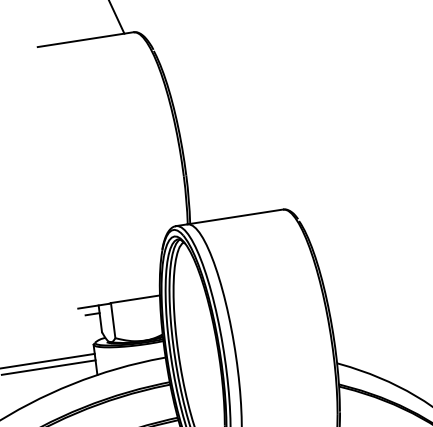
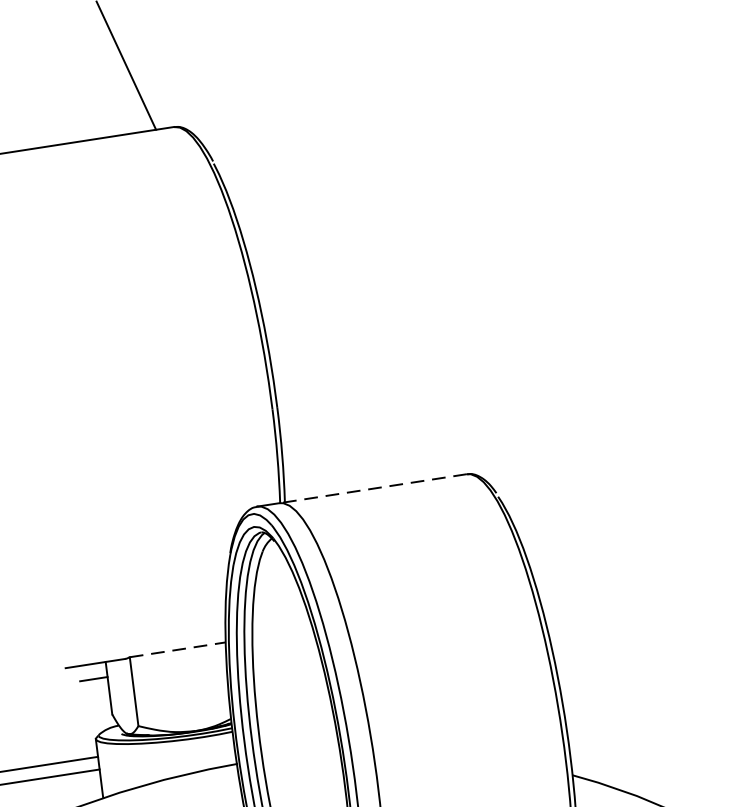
line: (234, 217) -> (371, 489), solid -> dashed
line: (135, 299) -> (177, 650), solid -> dashed

